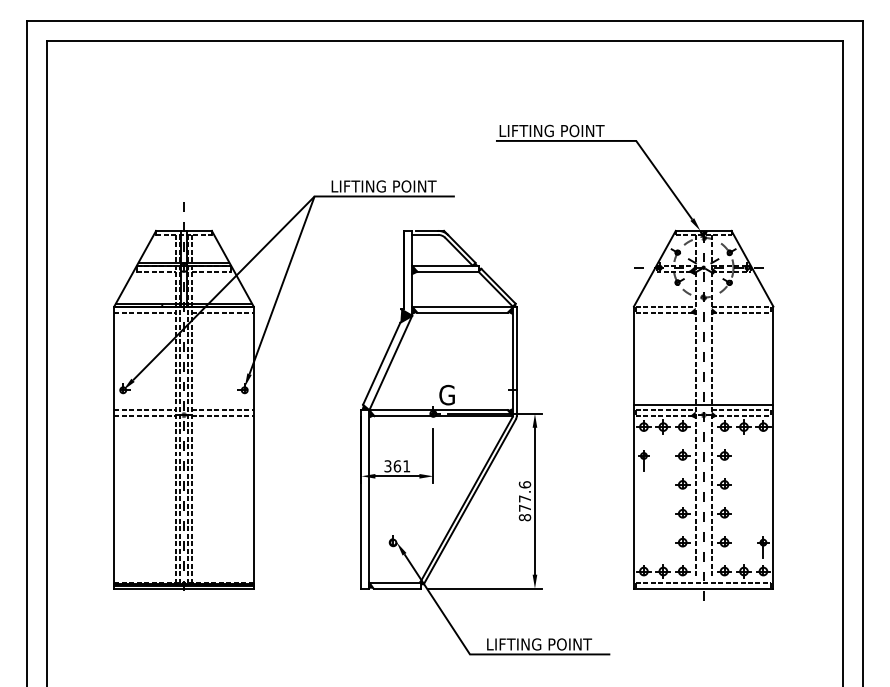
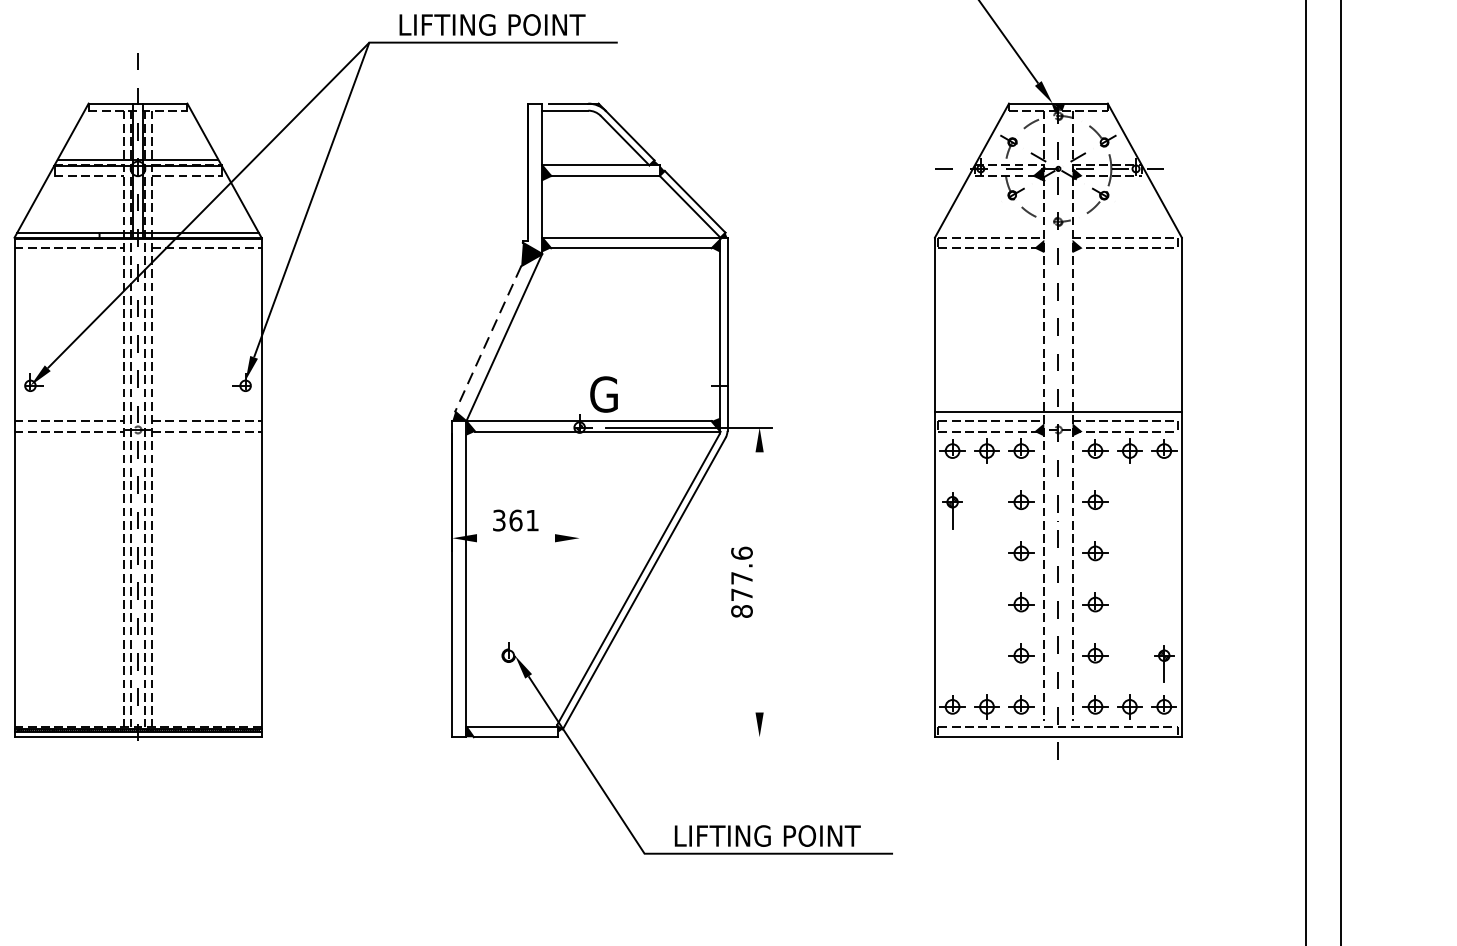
line: (381, 364) -> (487, 340), solid -> dashed
line: (433, 455) -> (579, 501), removed
line: (397, 476) -> (516, 538), removed
line: (534, 500) -> (758, 581), removed
line: (485, 588) -> (672, 736), removed

